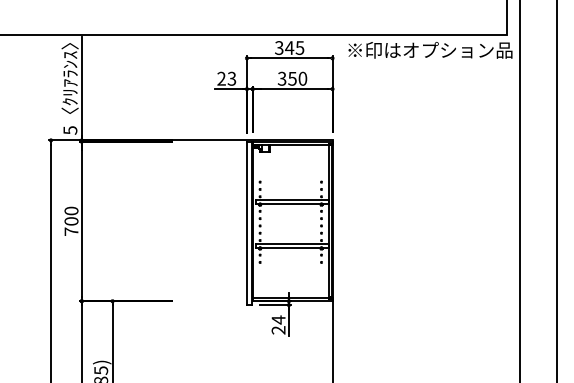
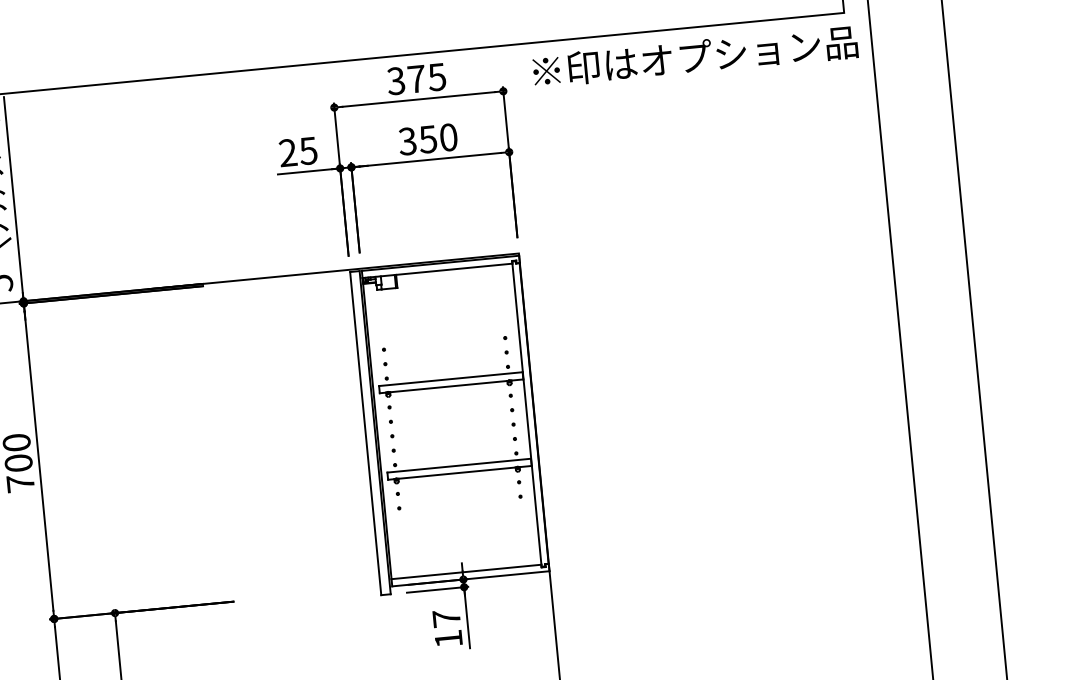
text: (289, 47) -> (416, 78), 345 -> 375
text: (232, 77) -> (309, 148), 23 -> 25
text: (278, 324) -> (447, 627), 24 -> 17

